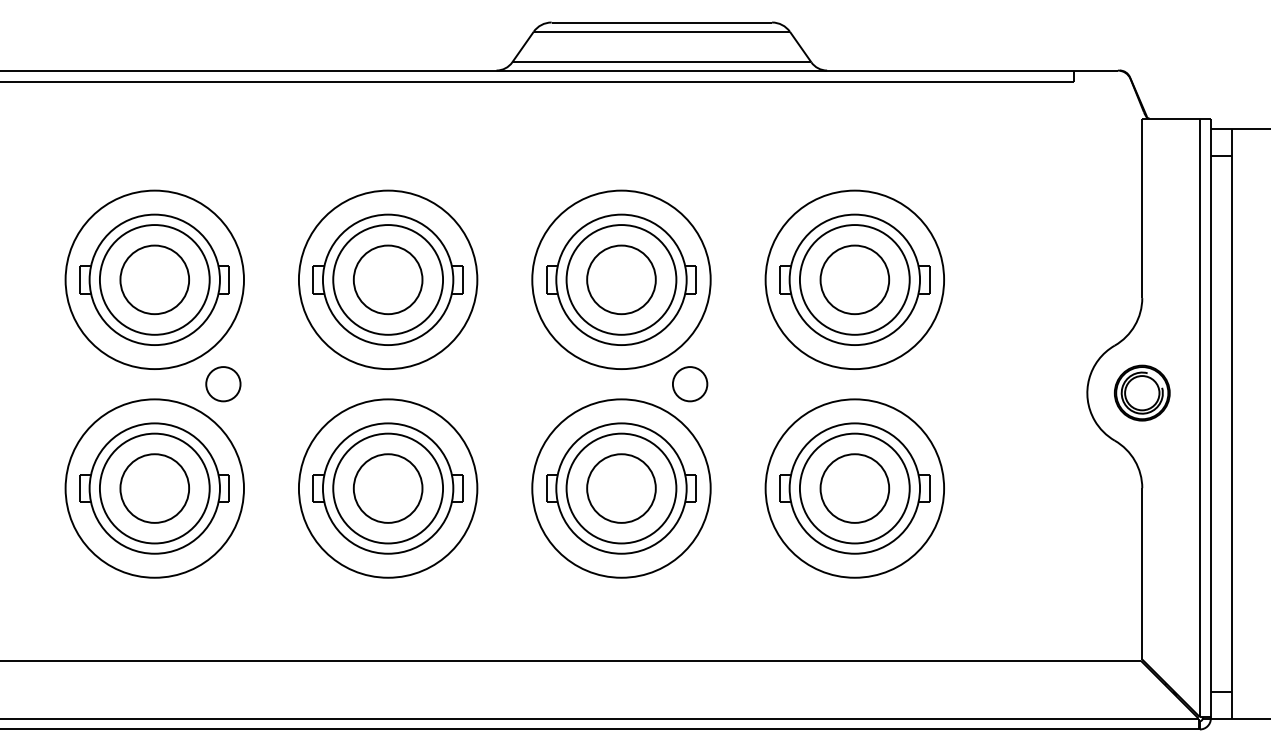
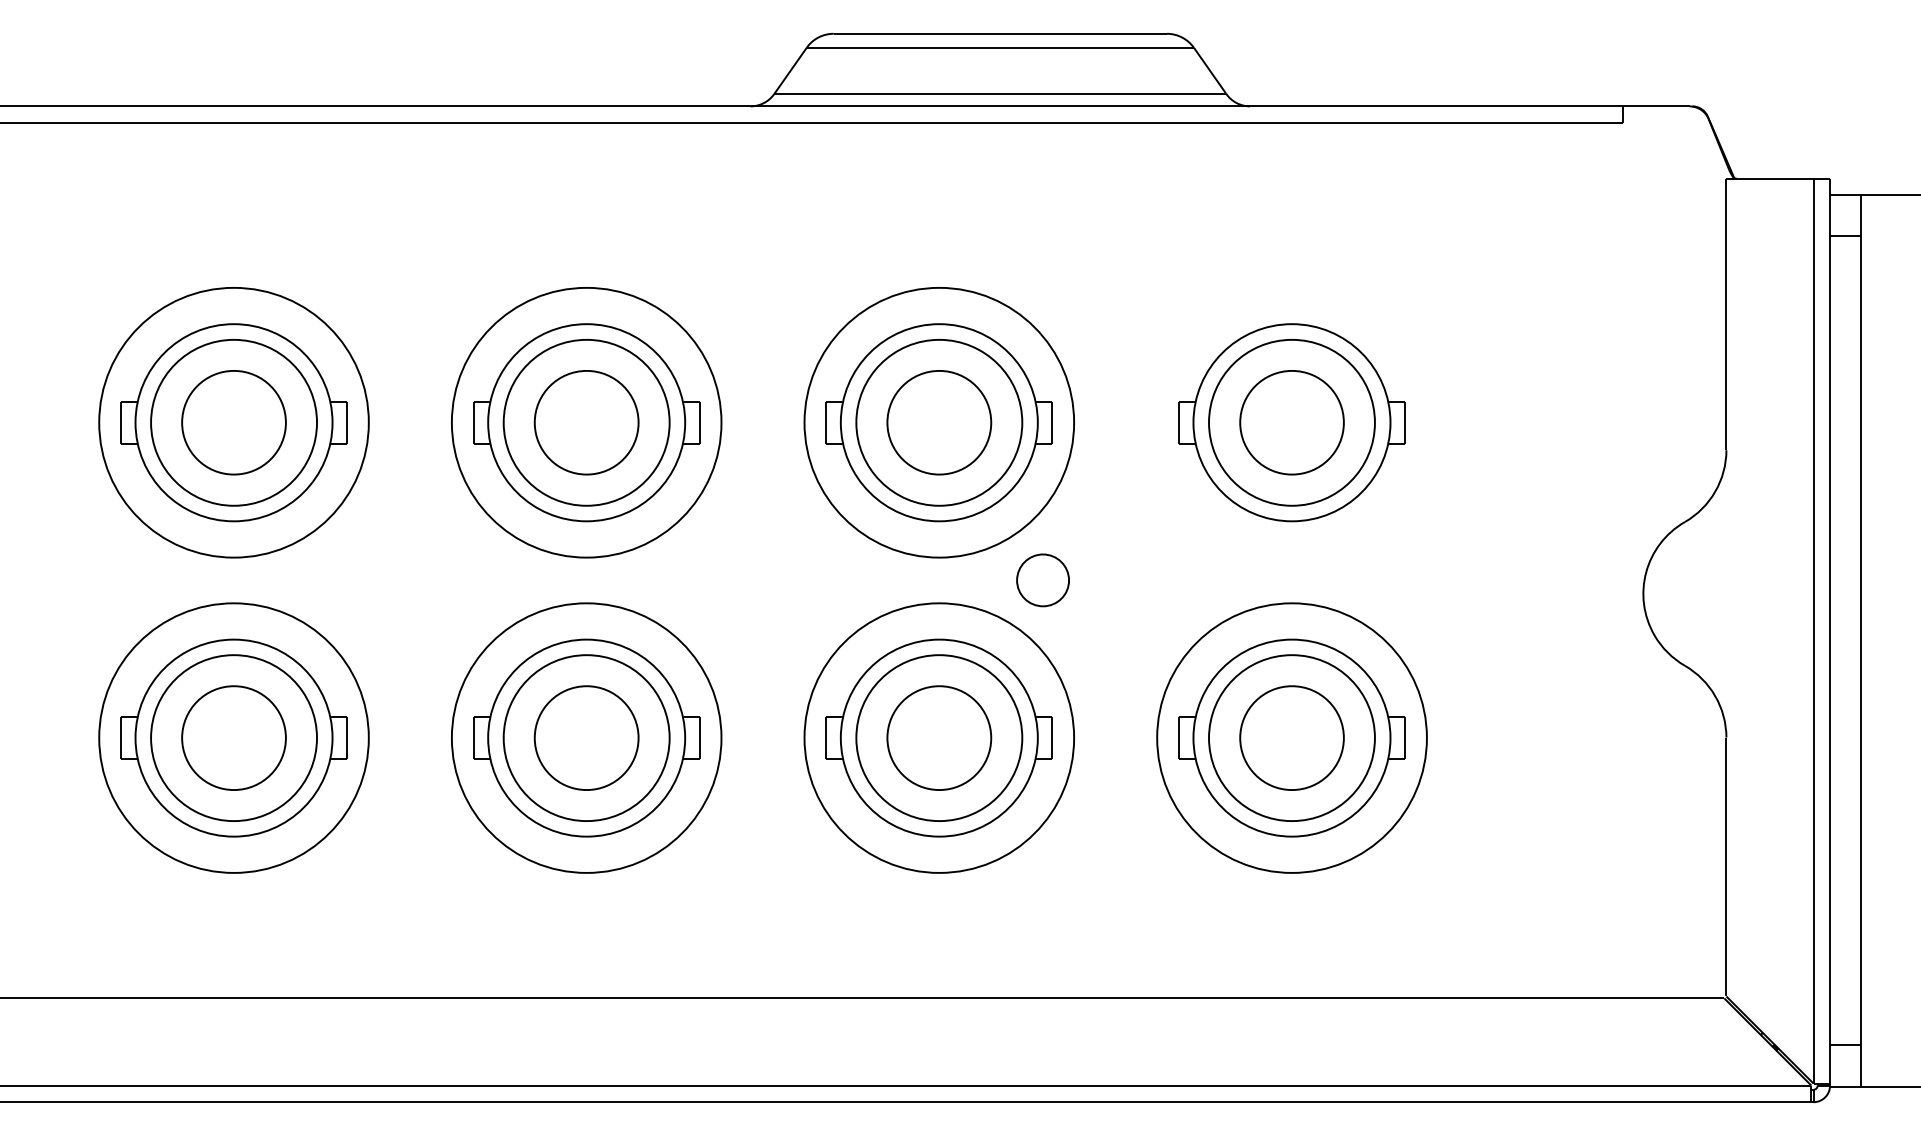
part: (854, 279) -> (1291, 422), removed
part: (223, 384) -> (337, 580), removed
part: (1141, 392) -> (1725, 592), removed

